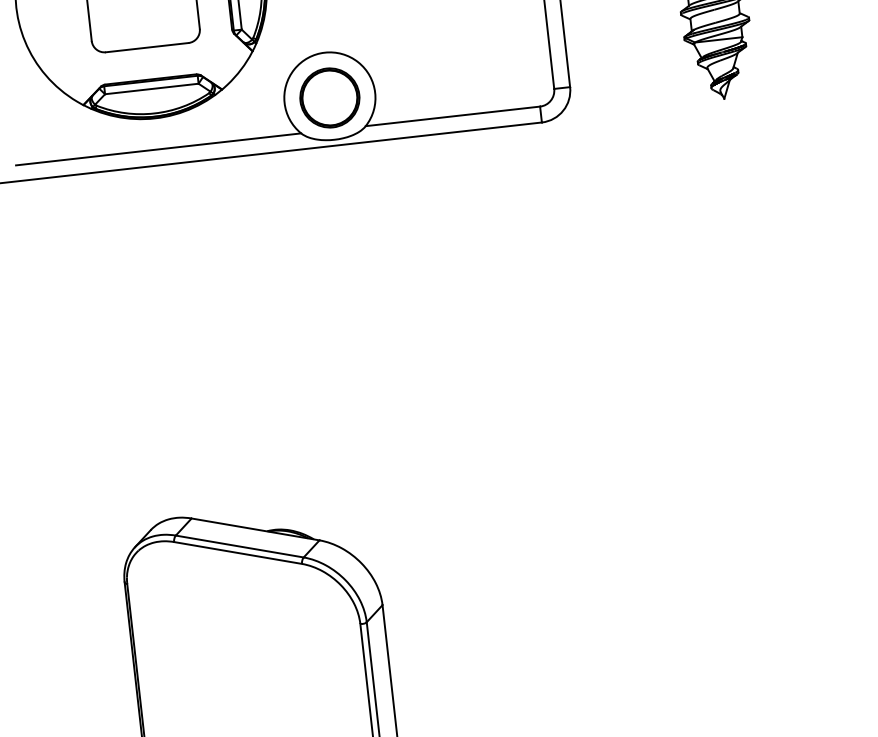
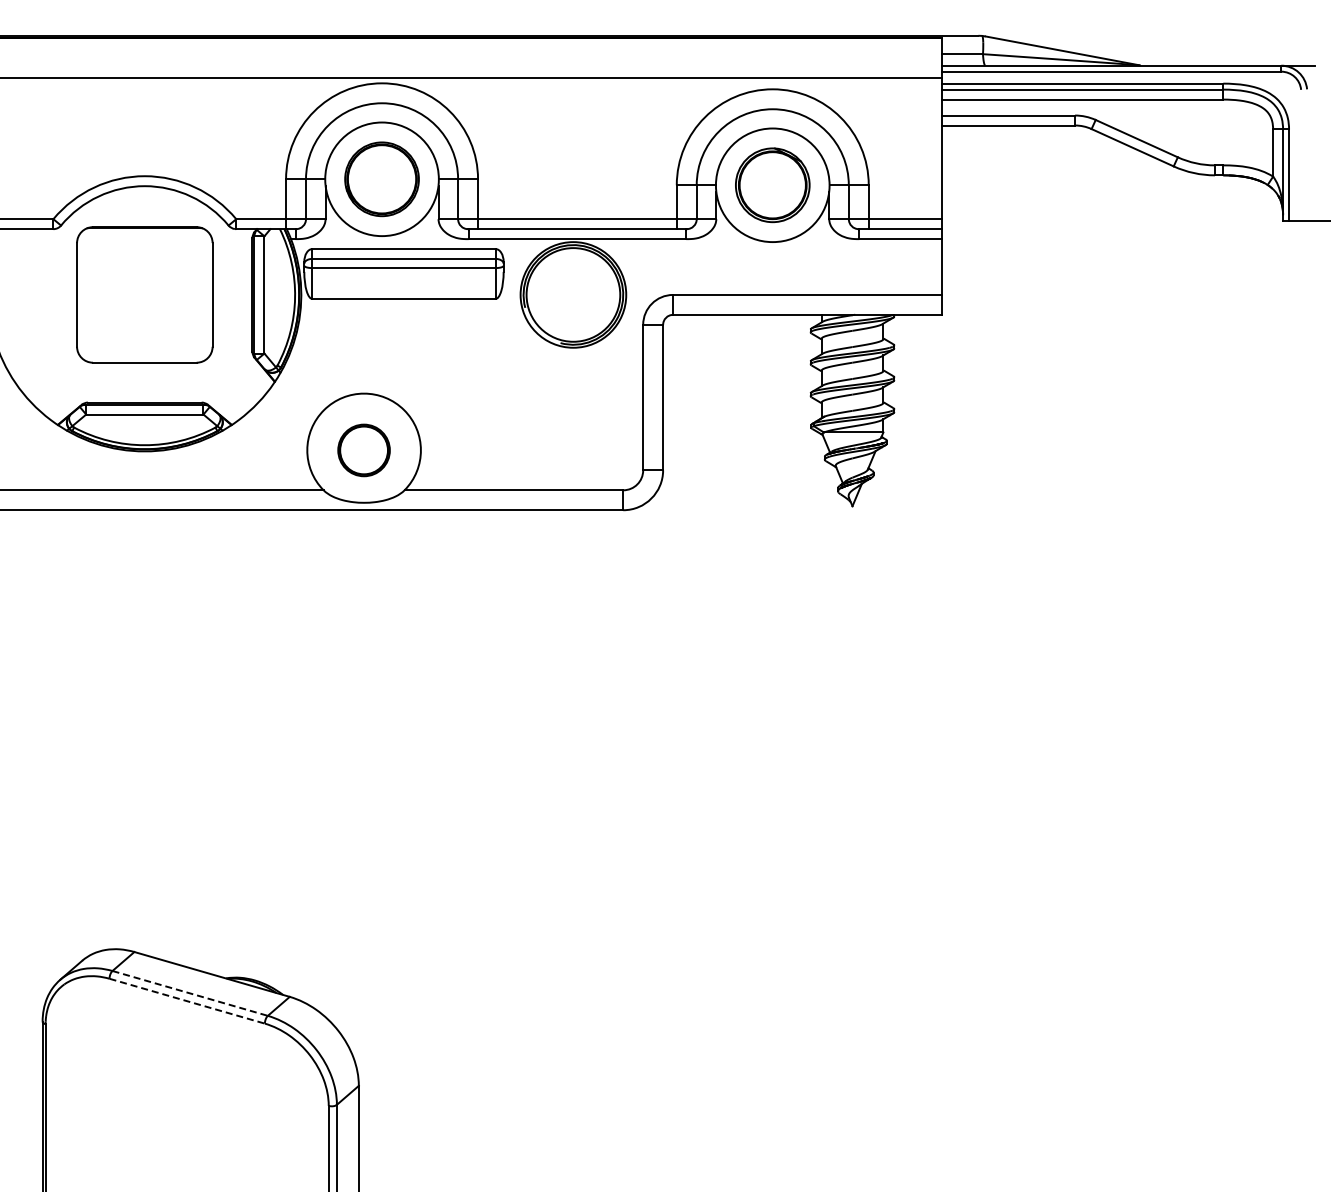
part: (329, 98) -> (363, 450), size x0.7
line: (240, 546) -> (190, 993), solid -> dashed
line: (238, 553) -> (187, 1001), solid -> dashed

